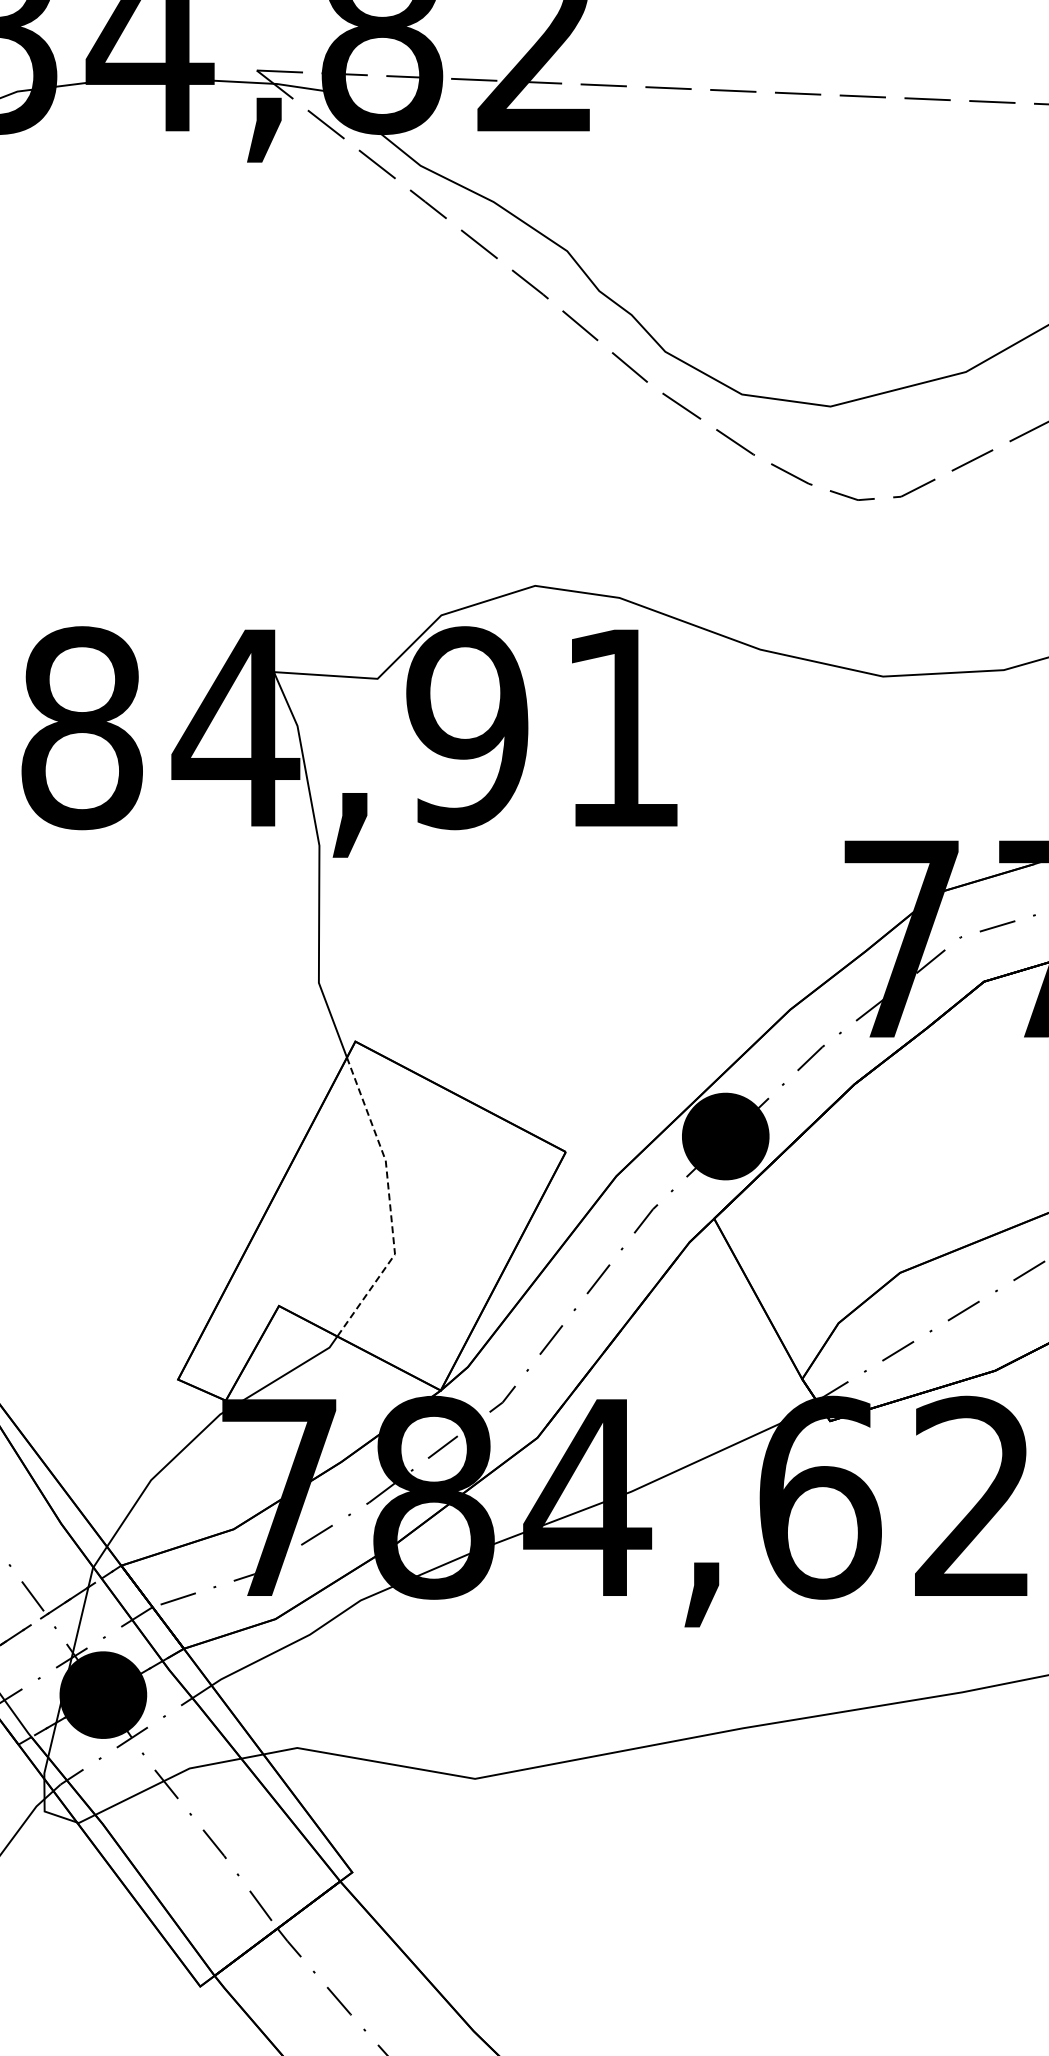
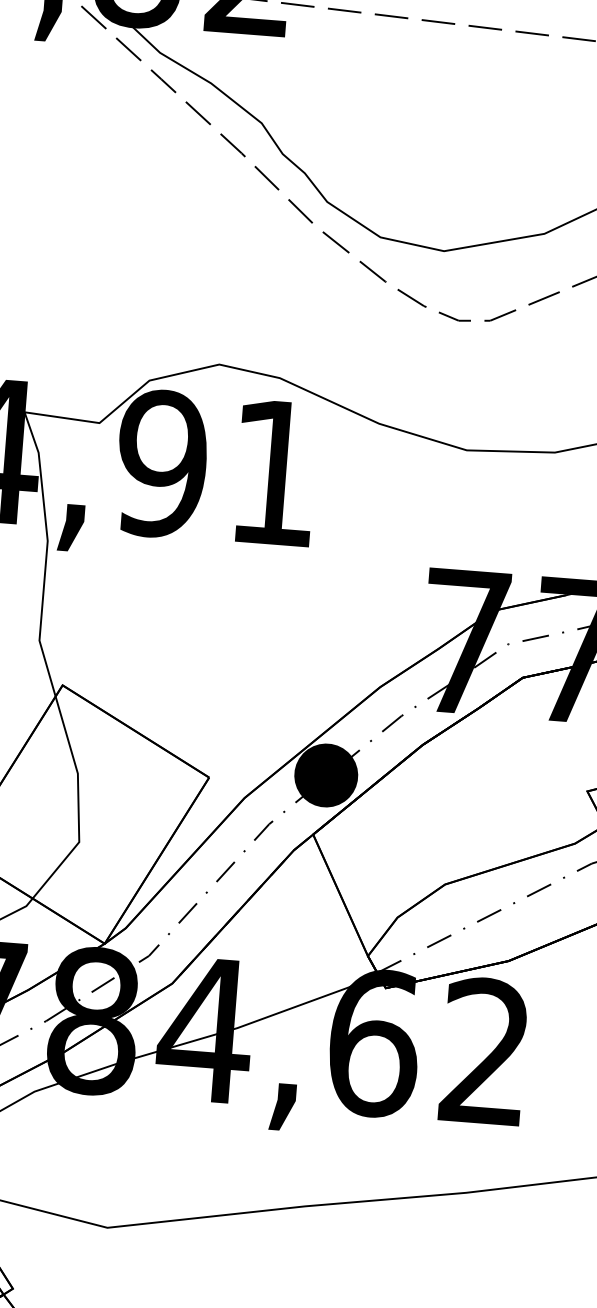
line: (389, 1203) -> (78, 804), dashed -> solid

